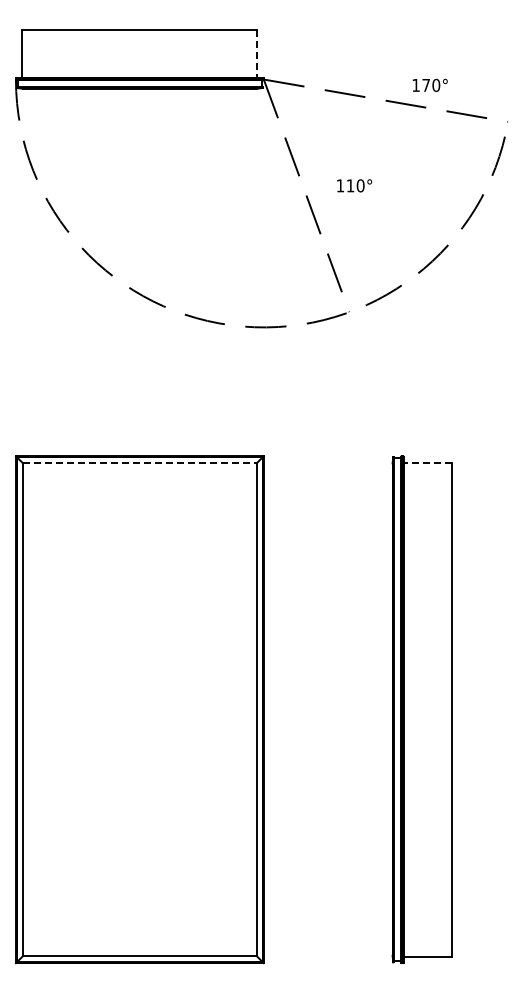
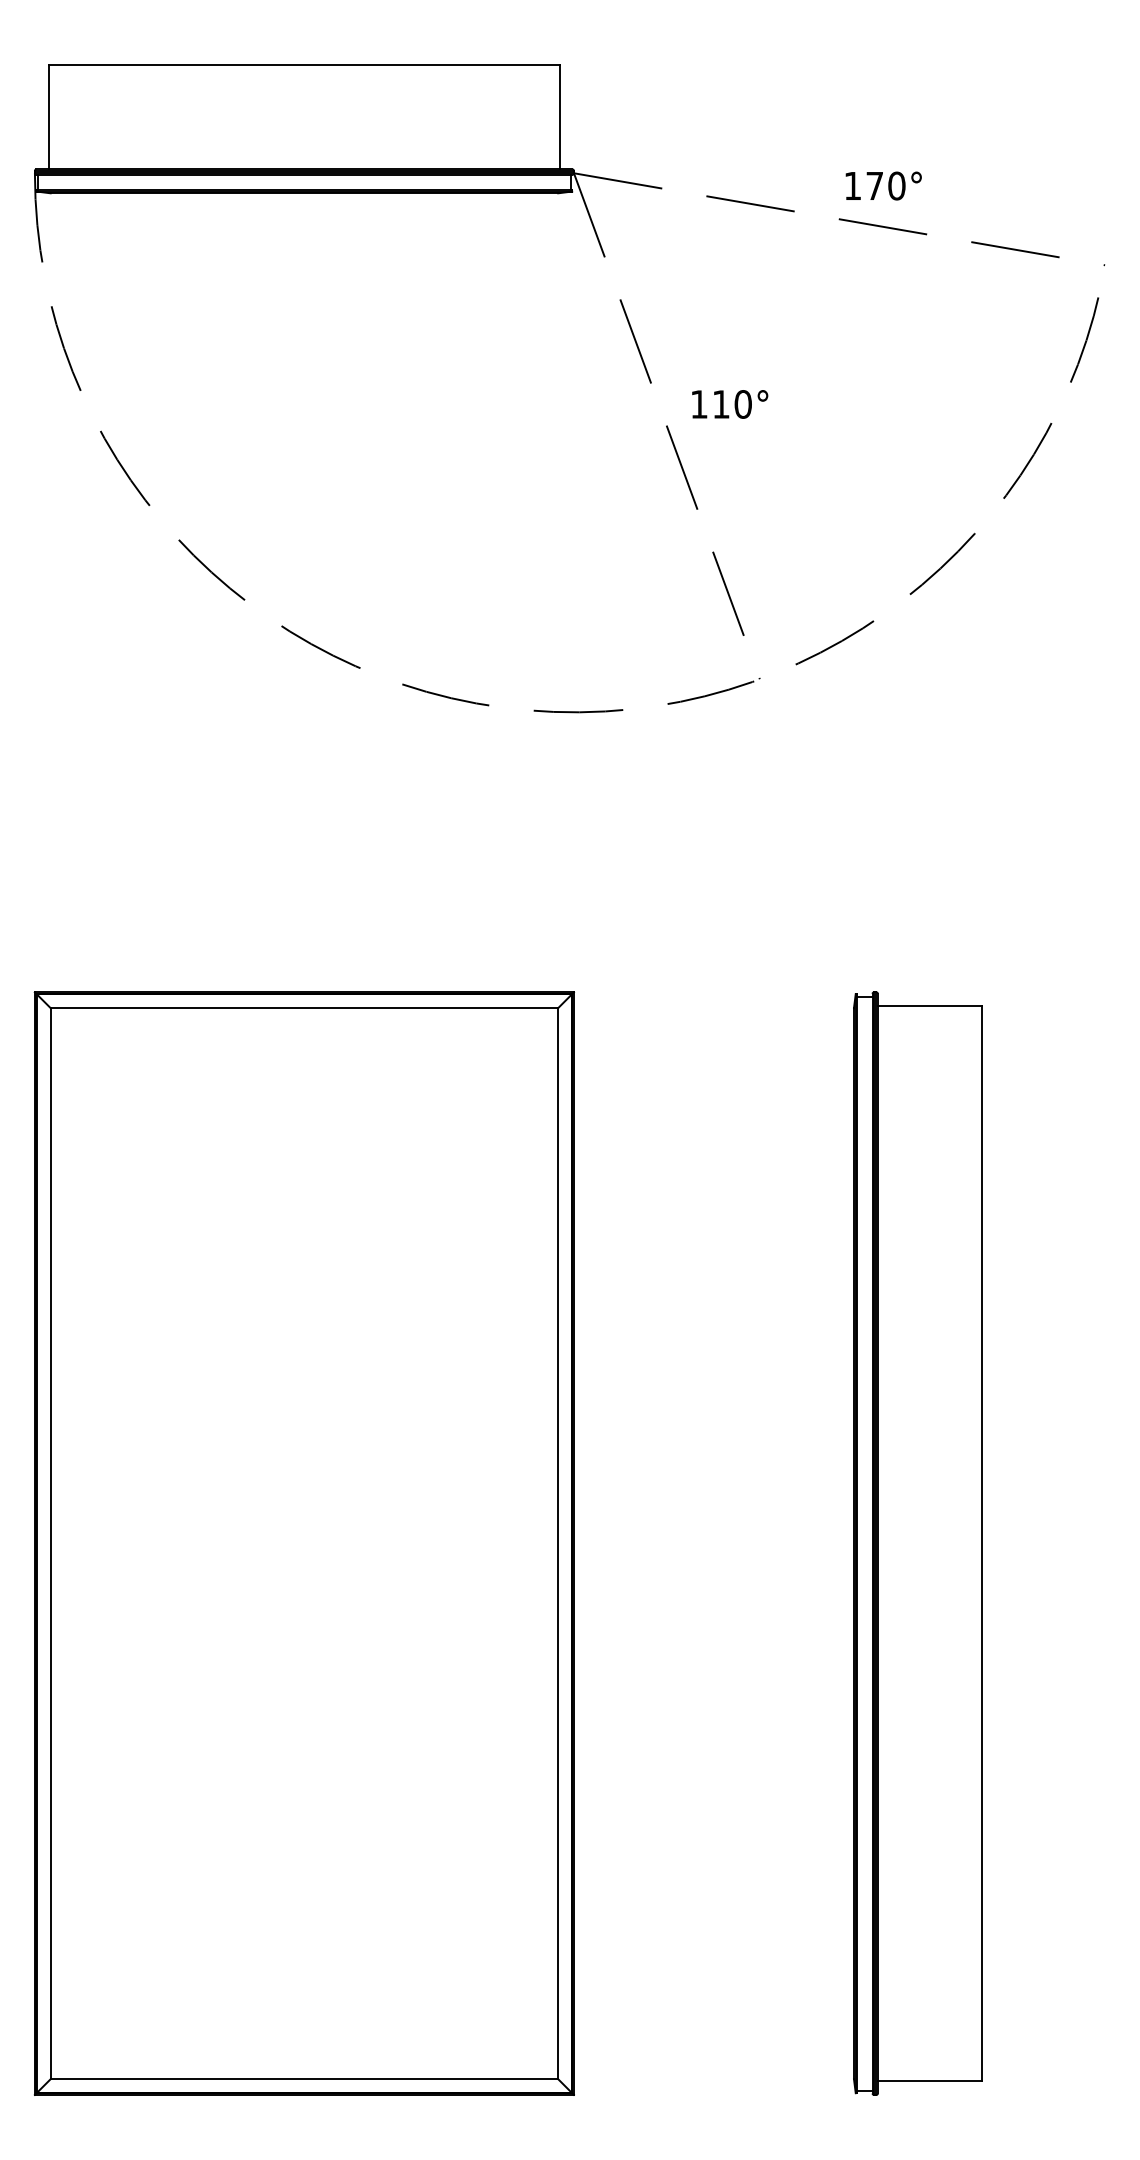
line: (257, 54) -> (560, 118), dashed -> solid
text: (429, 84) -> (882, 184), moved
text: (354, 185) -> (729, 403), moved
line: (427, 462) -> (929, 1006), dashed -> solid
line: (139, 463) -> (303, 1008), dashed -> solid

